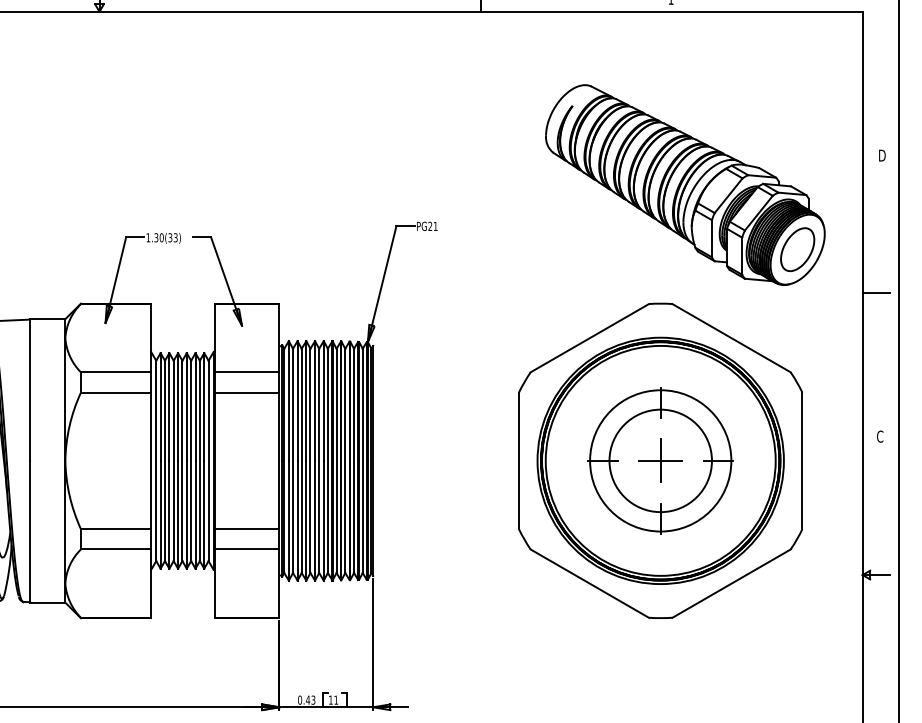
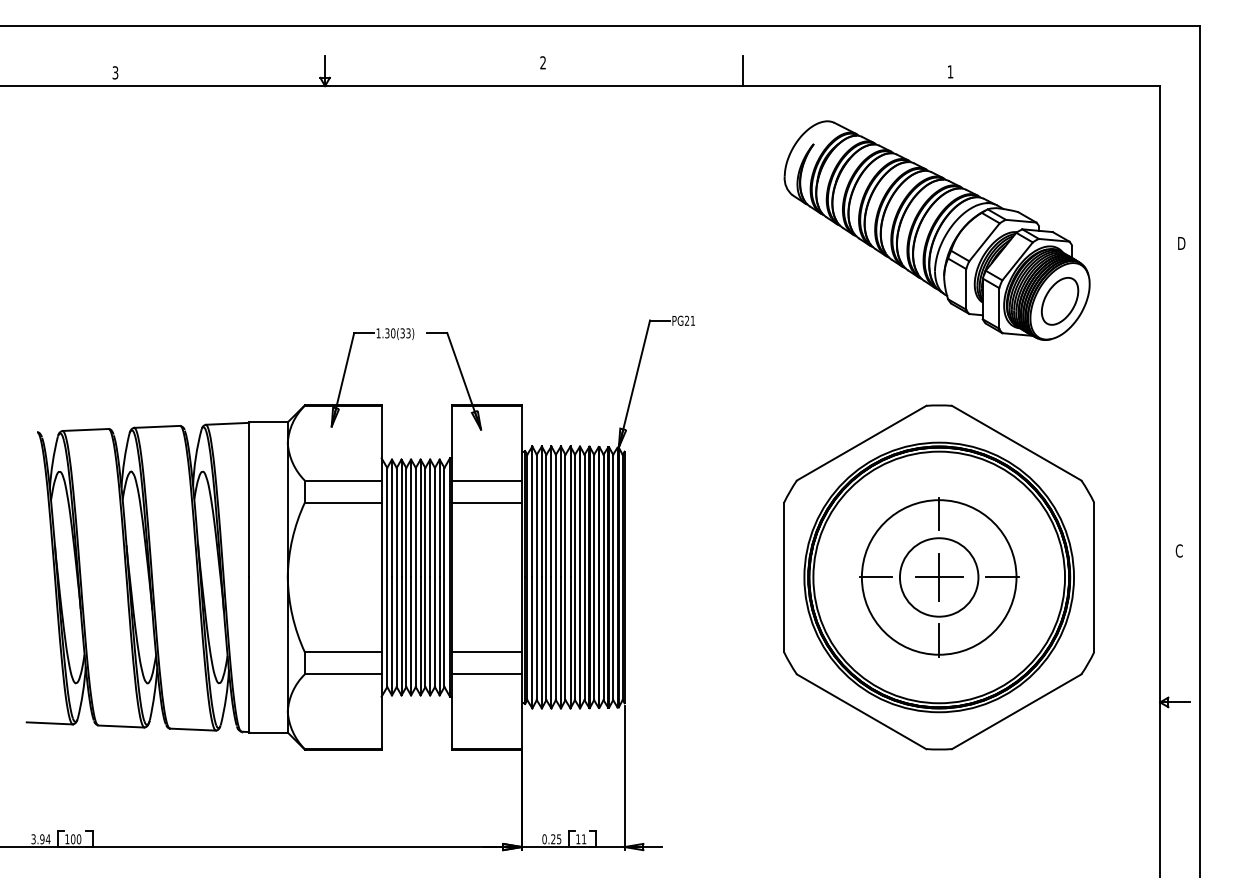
part: (684, 184) -> (936, 230), moved
line: (875, 293) -> (1174, 394), removed
circle: (660, 460) -> (939, 577), size x0.7
text: (310, 700) -> (555, 839), 0.43 -> 0.25

